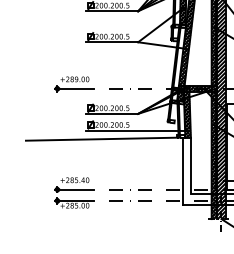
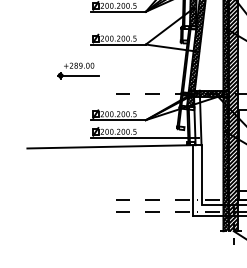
part: (74, 83) -> (78, 70), moved
hatch: (187, 114) -> (197, 120), removed
part: (74, 192) -> (78, 203), removed

